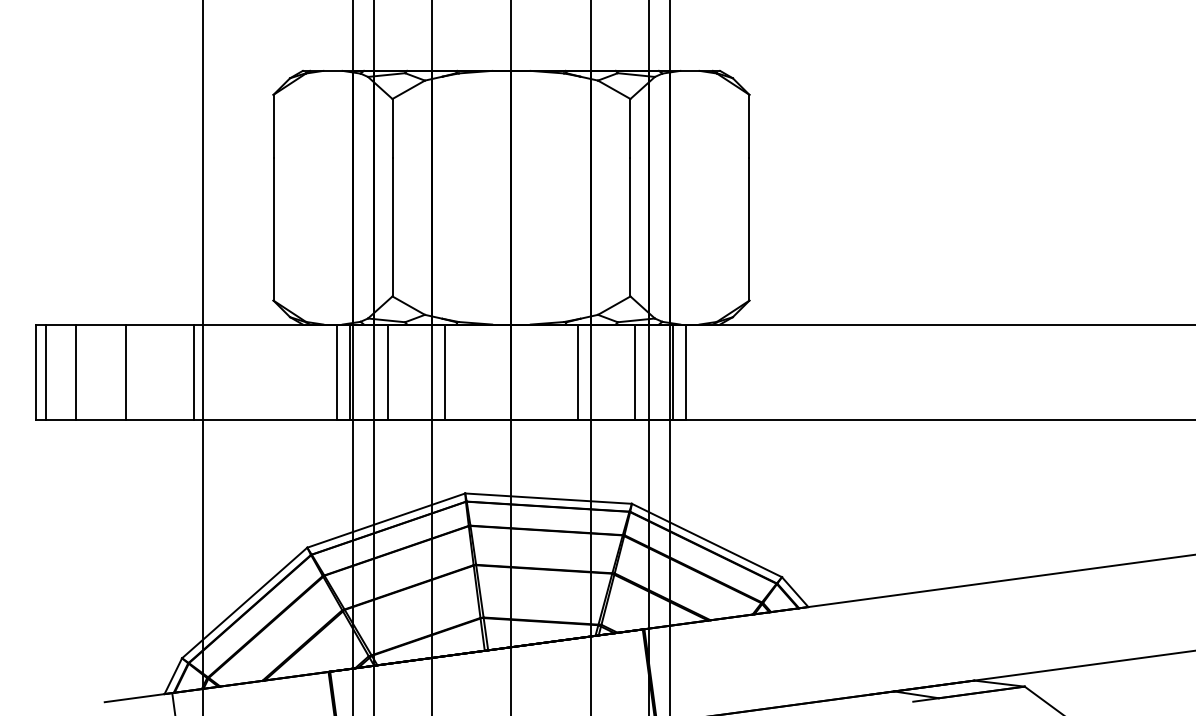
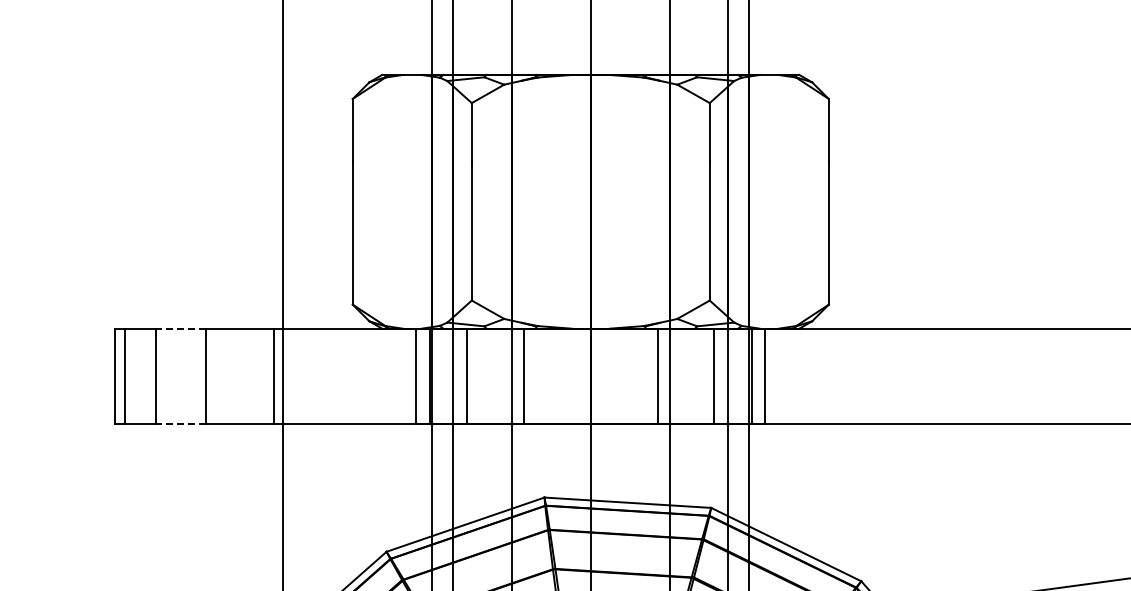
line: (101, 324) -> (180, 328), solid -> dashed
line: (101, 419) -> (180, 423), solid -> dashed

